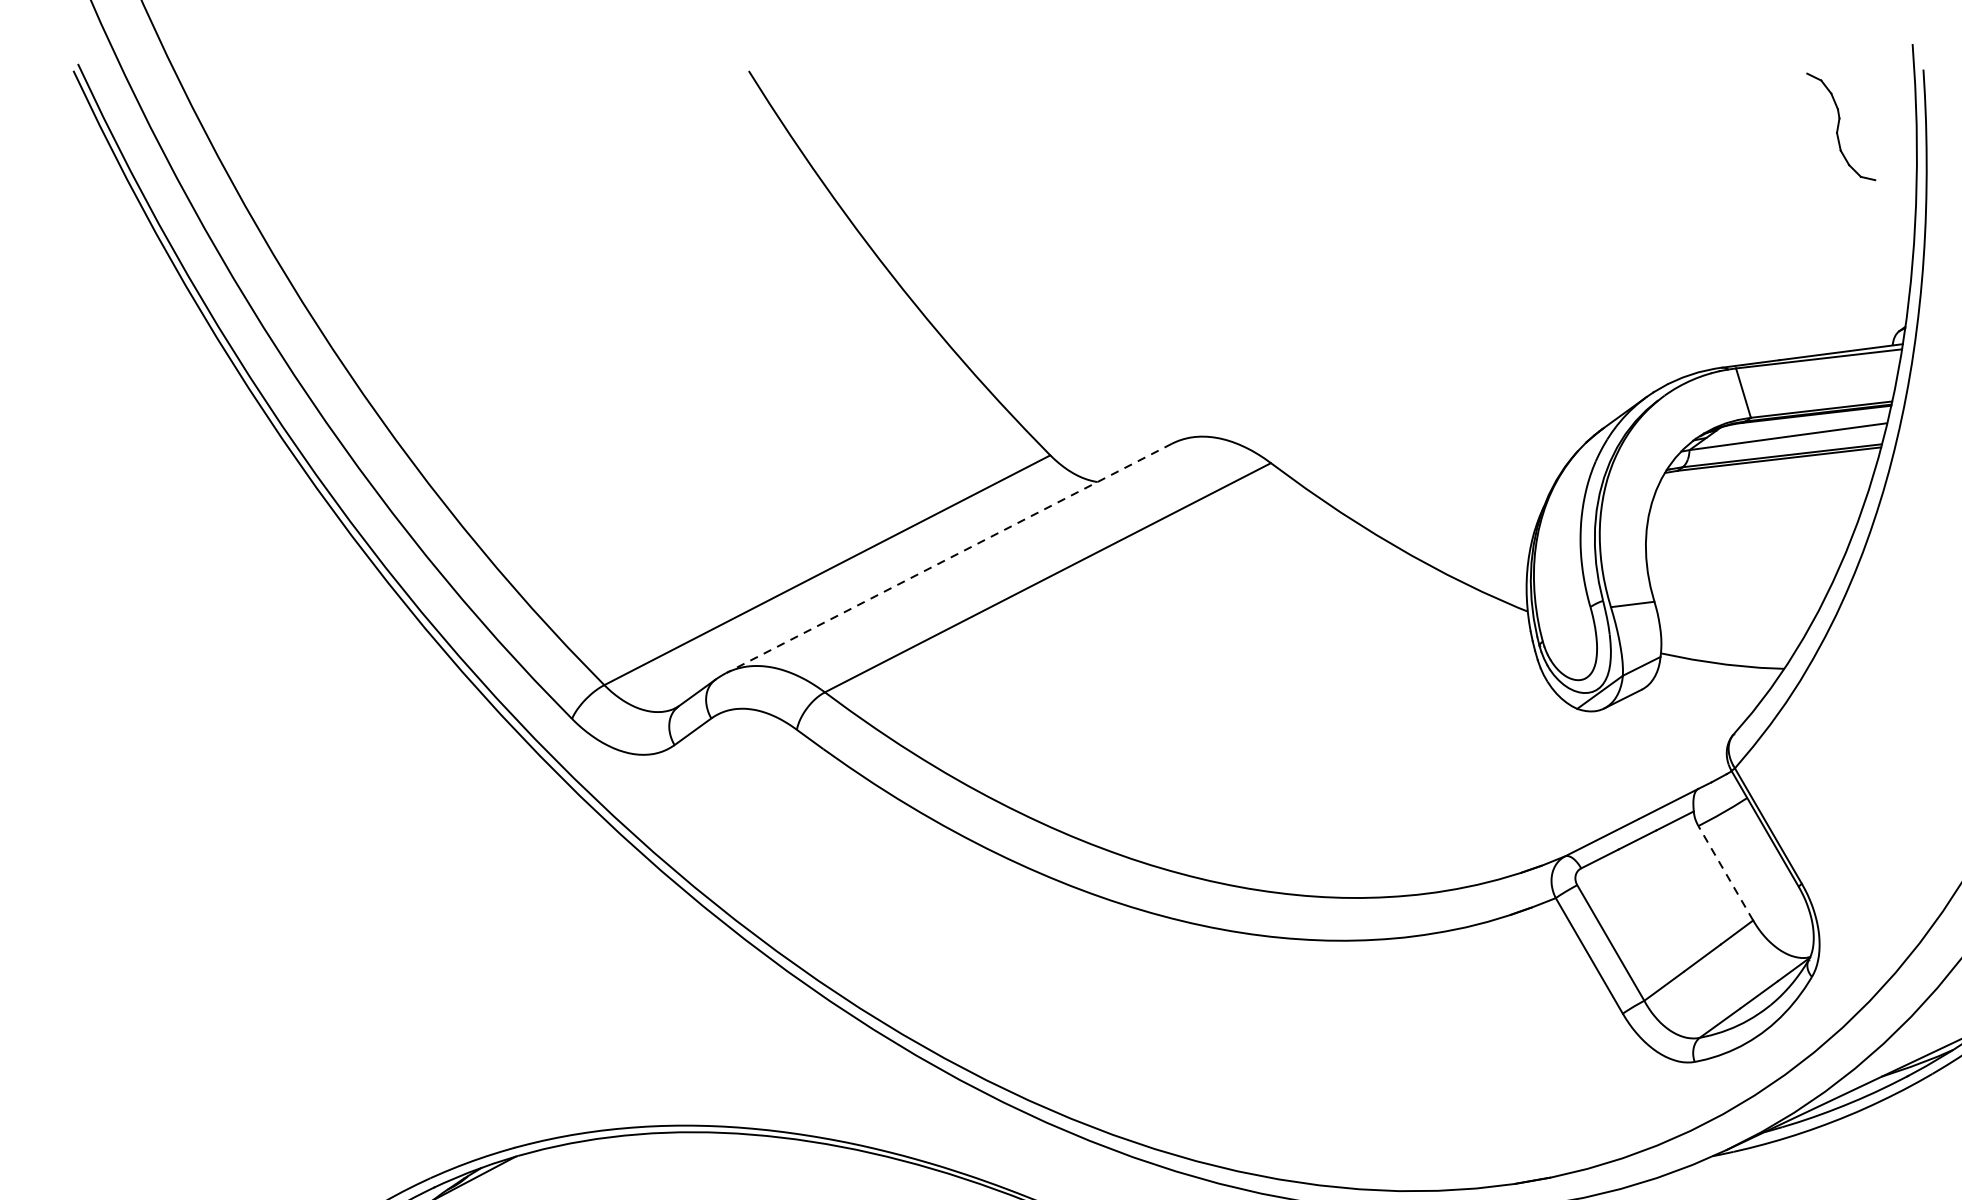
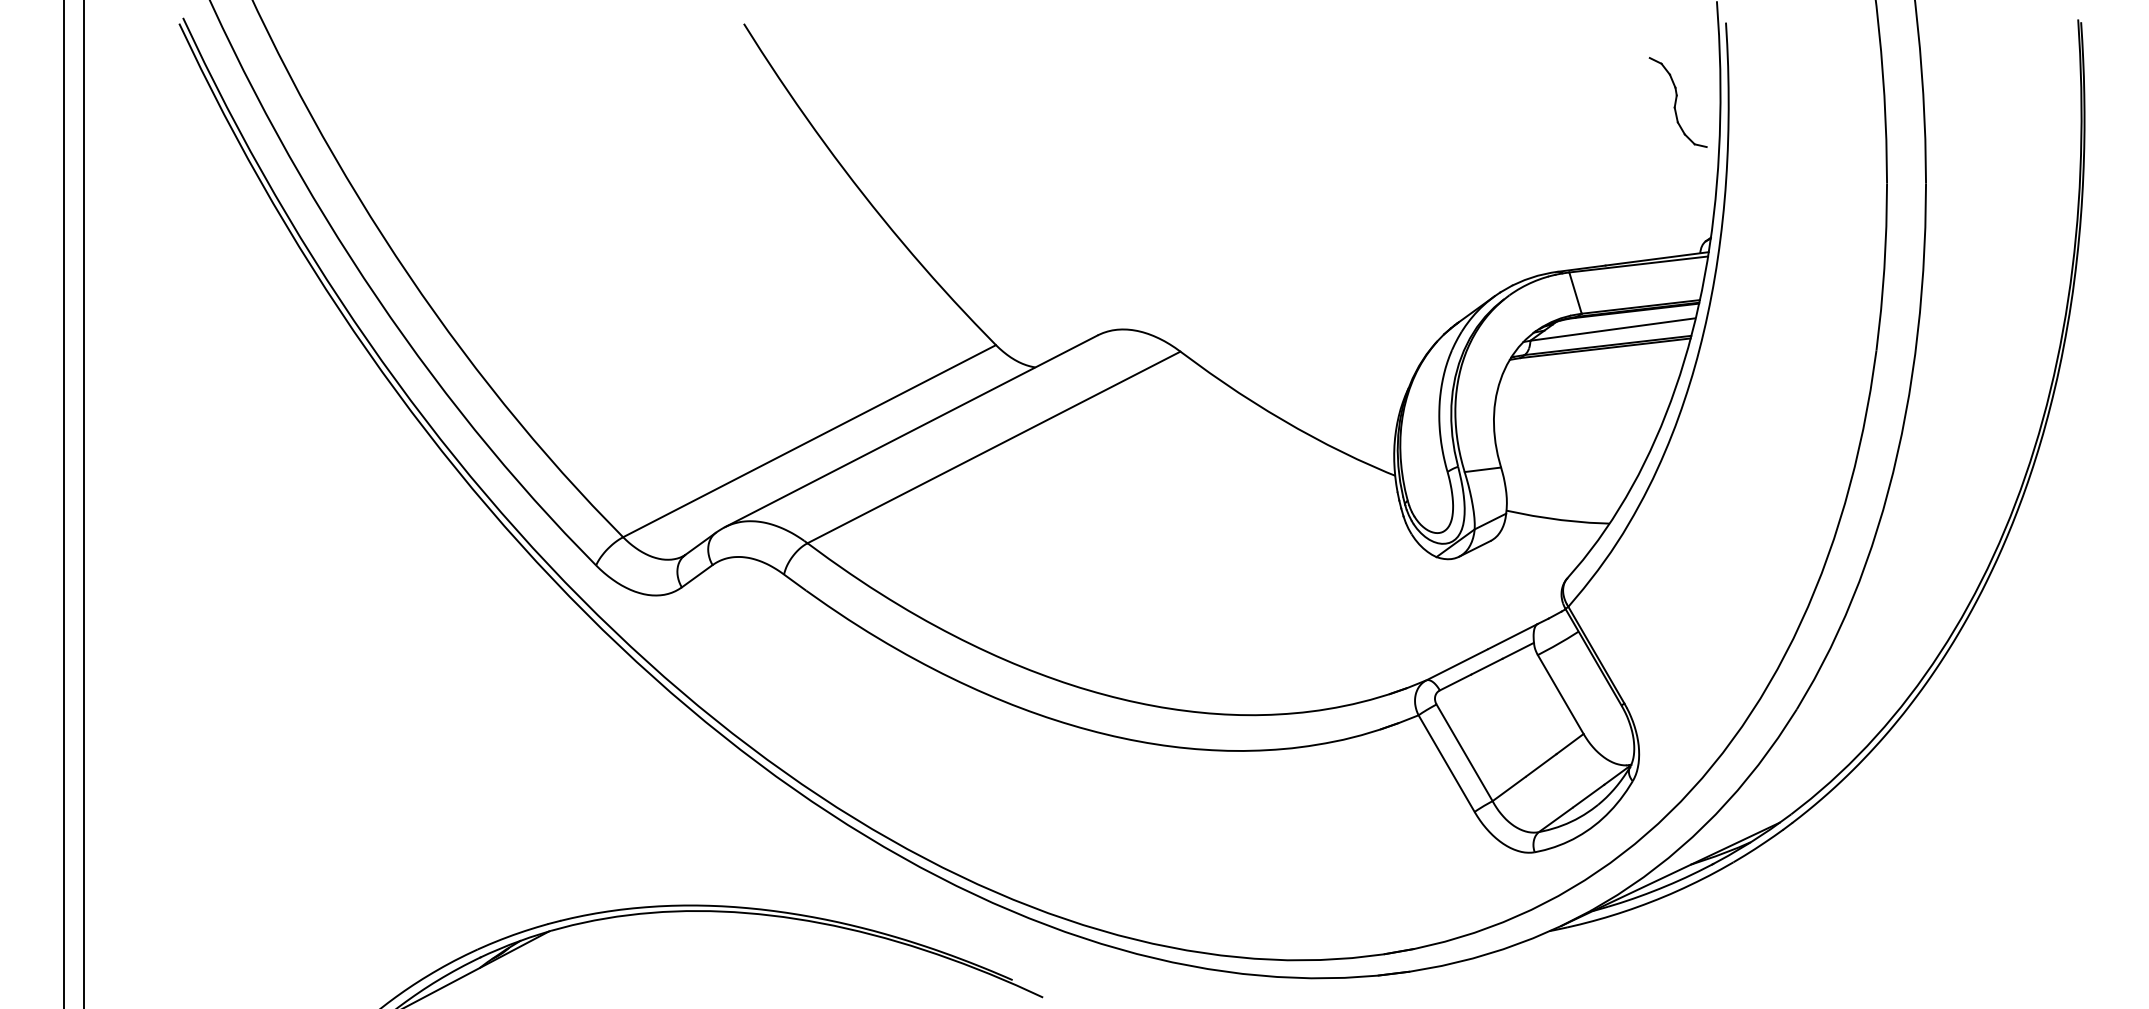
part: (1840, 126) -> (1677, 102), moved
line: (949, 558) -> (911, 431), dashed -> solid
line: (1725, 873) -> (1560, 694), dashed -> solid

